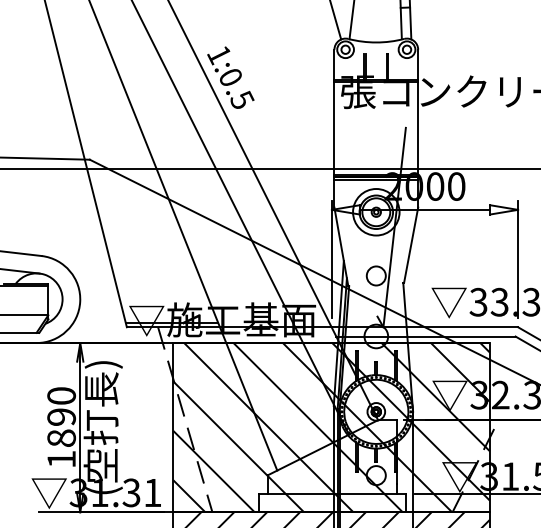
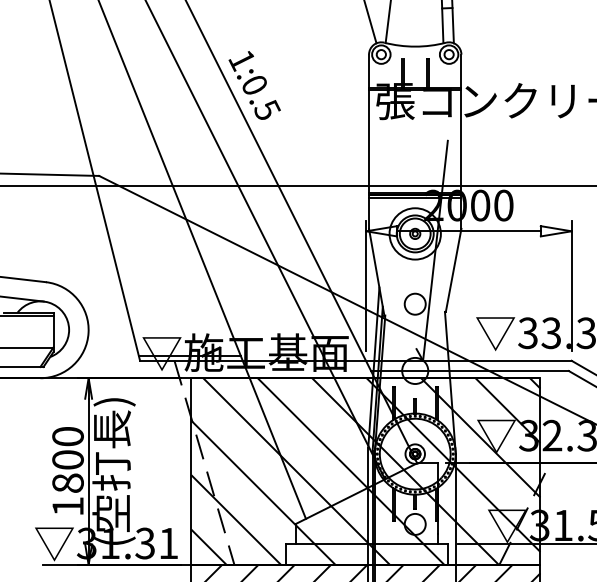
text: (61, 416) -> (67, 459), 1890 -> 1800

